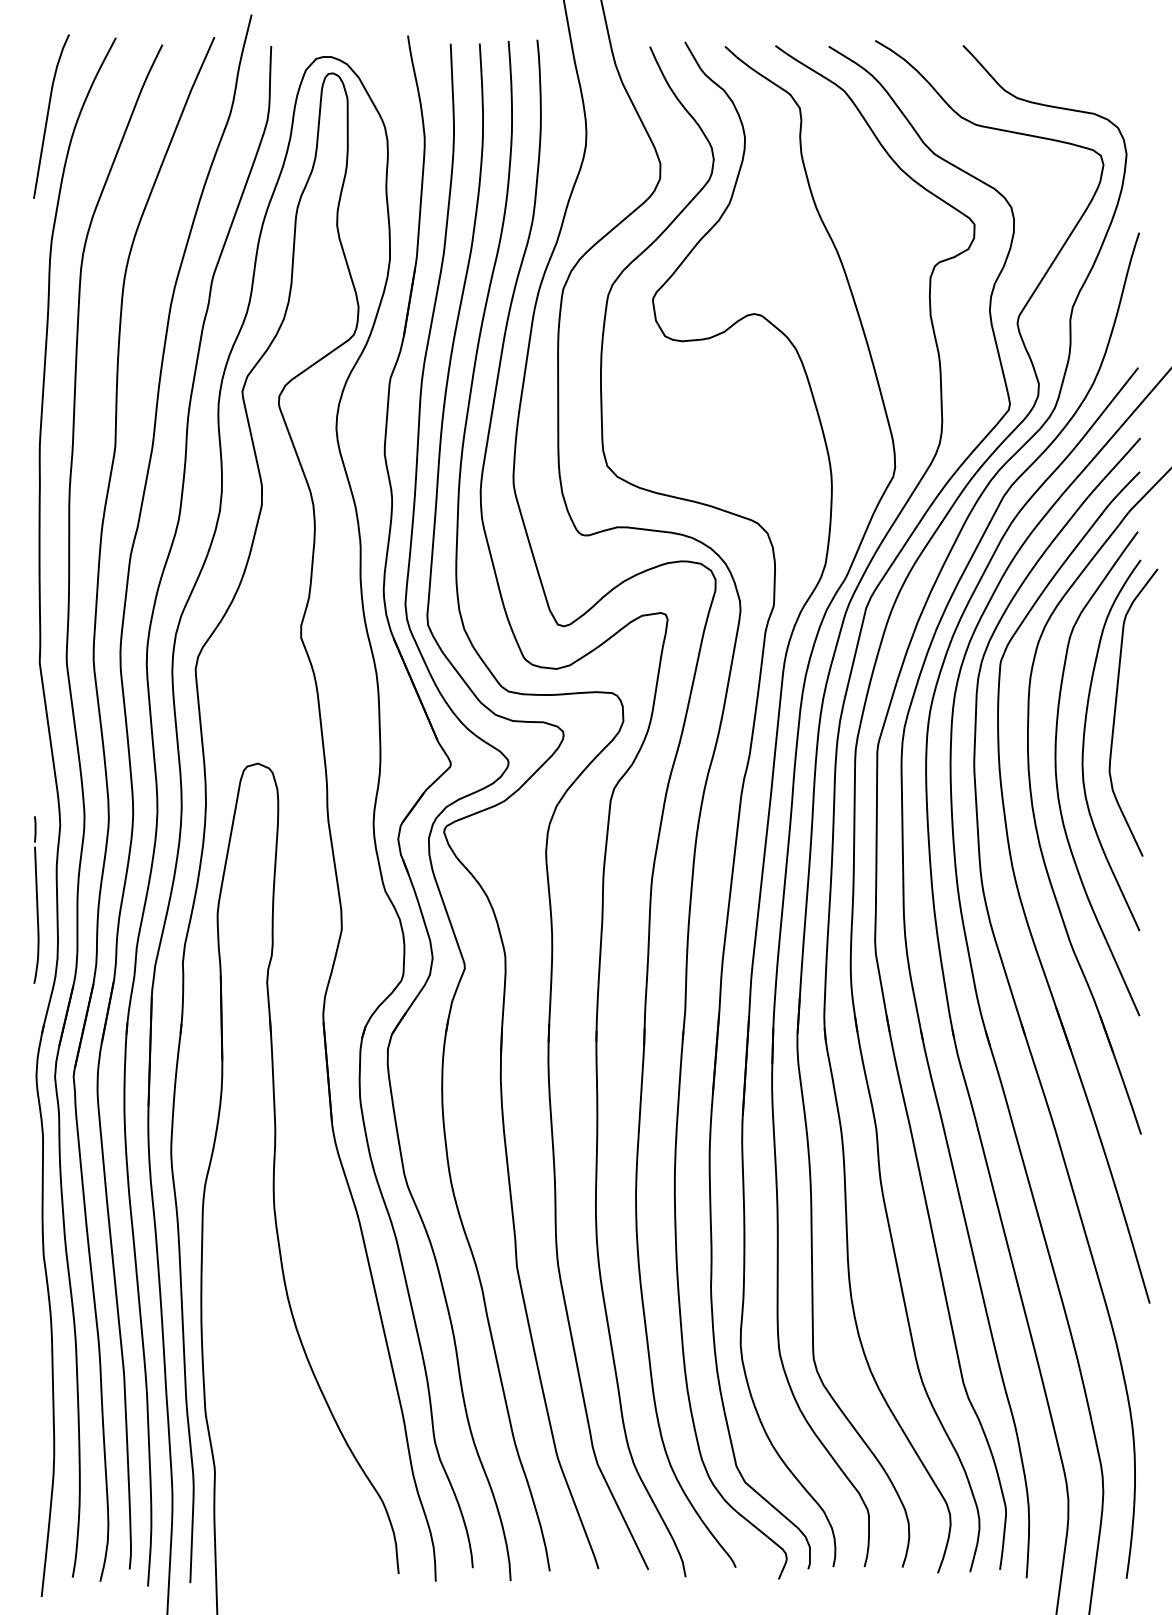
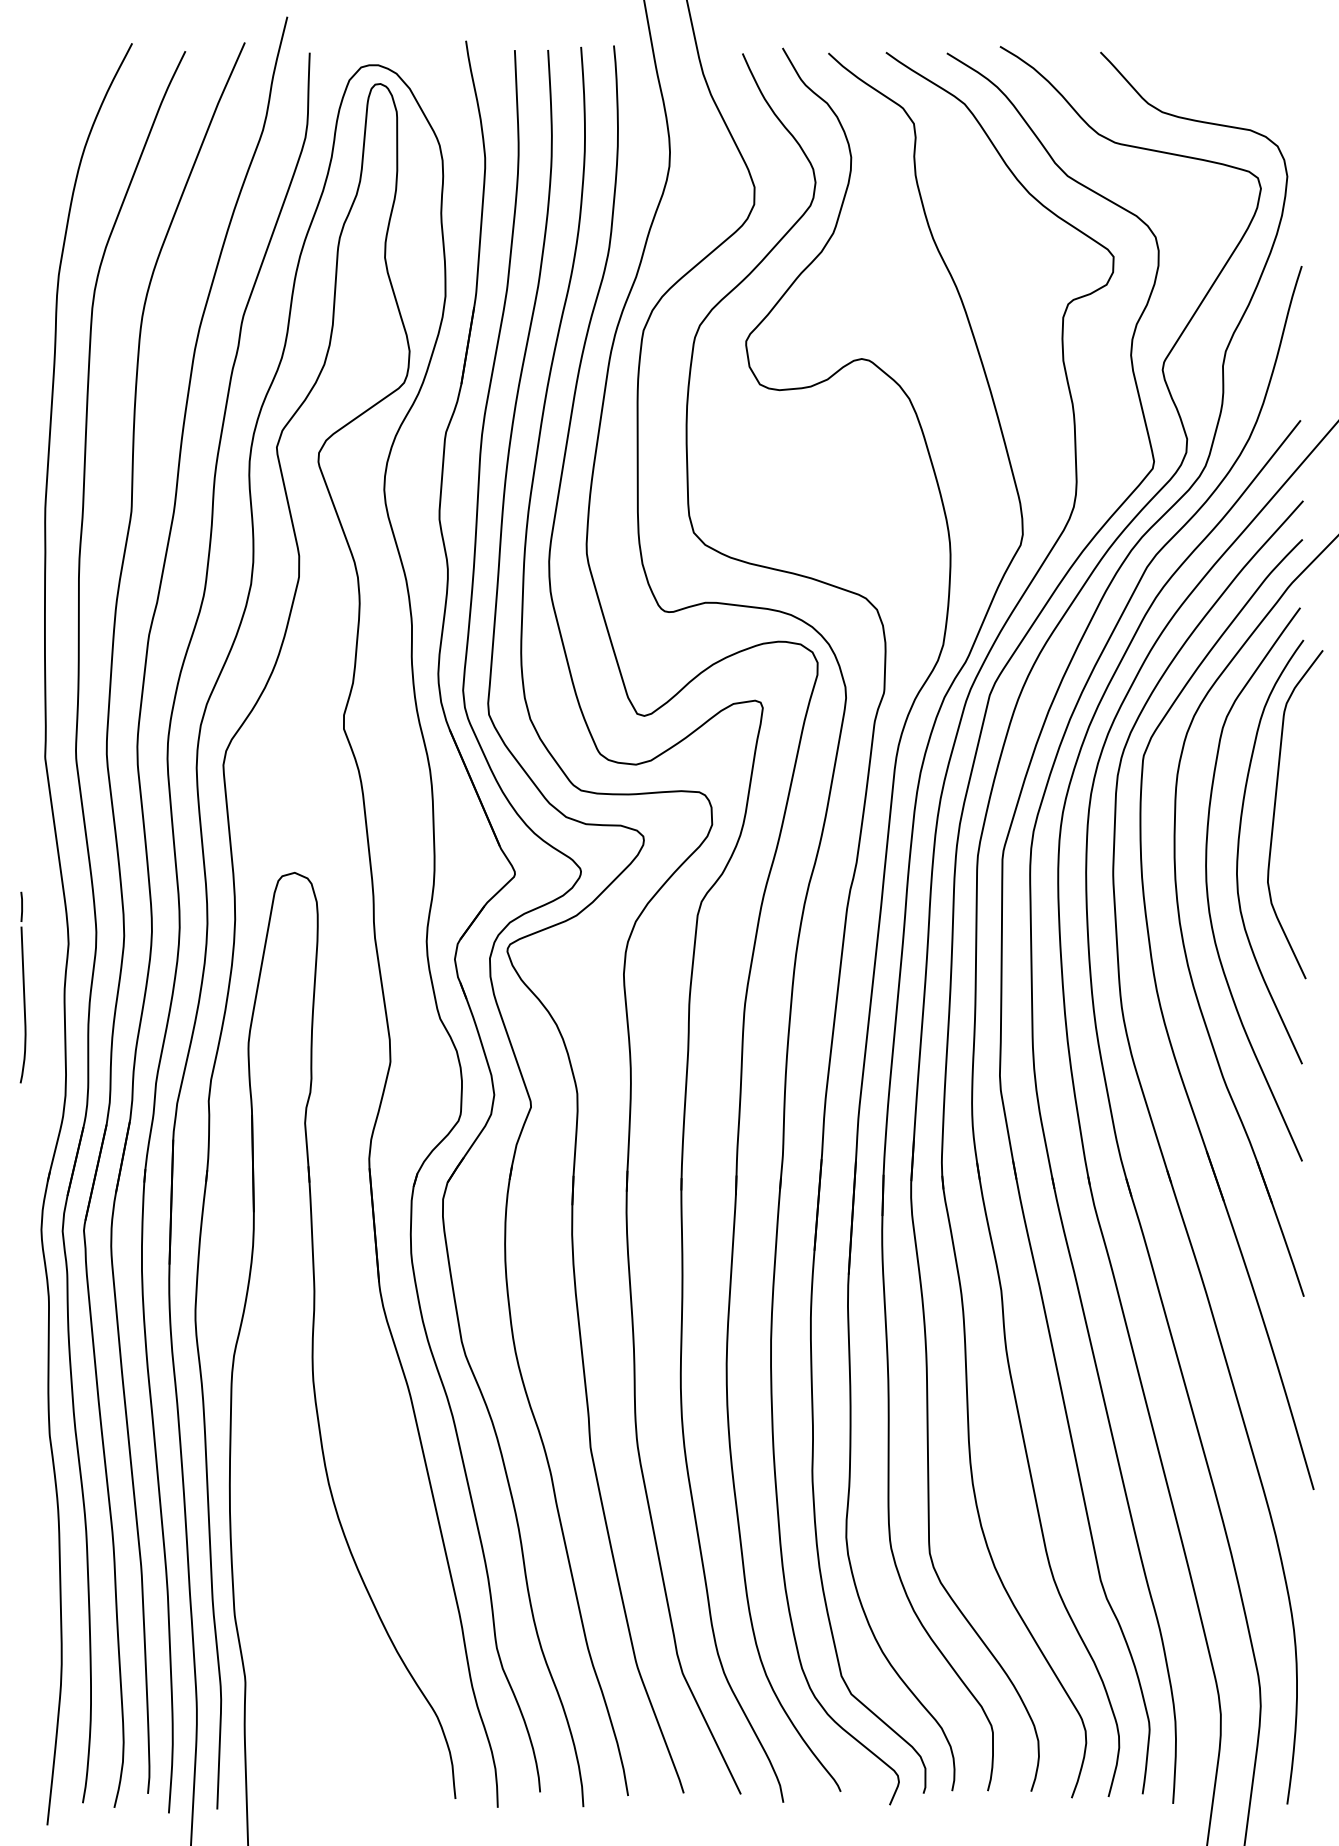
curve: (48, 116) -> (55, 133), removed
part: (36, 899) -> (23, 987), moved

